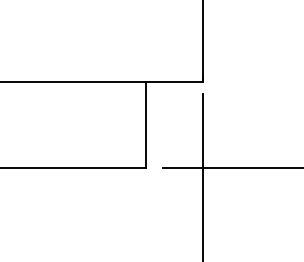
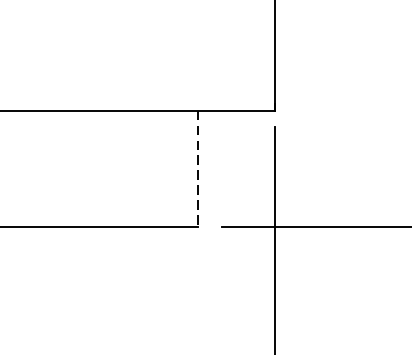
line: (146, 124) -> (198, 168), solid -> dashed

